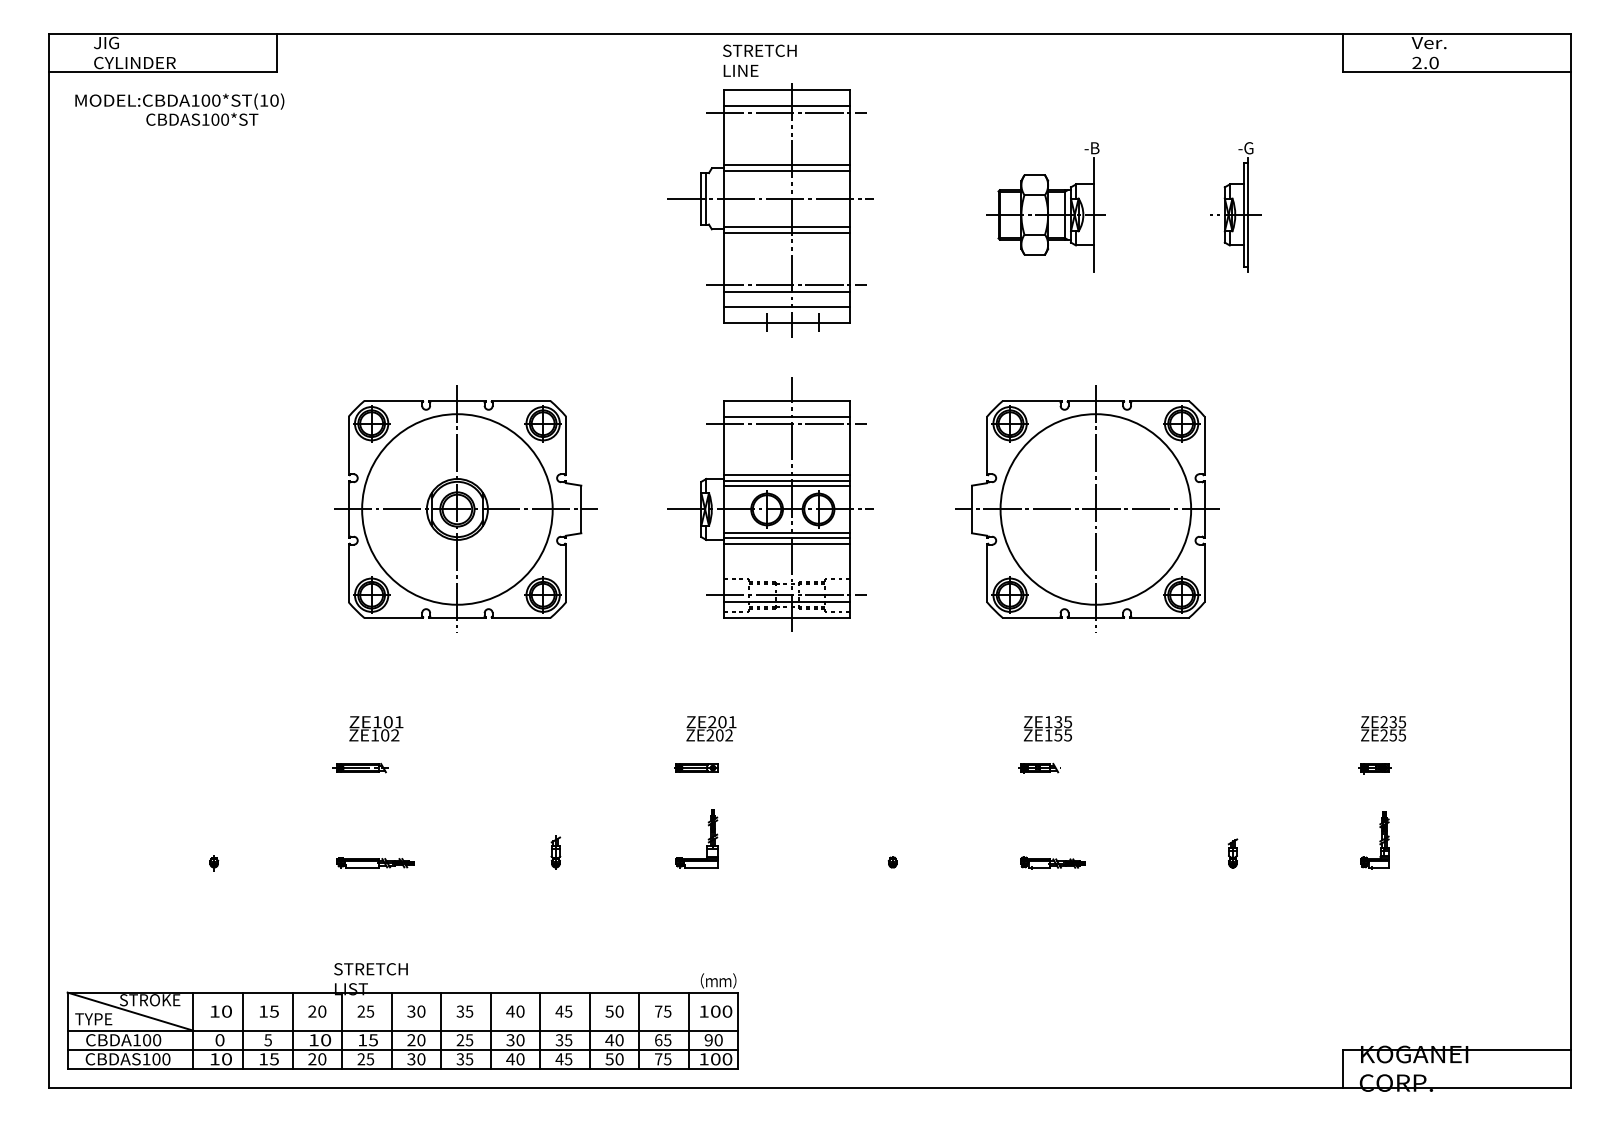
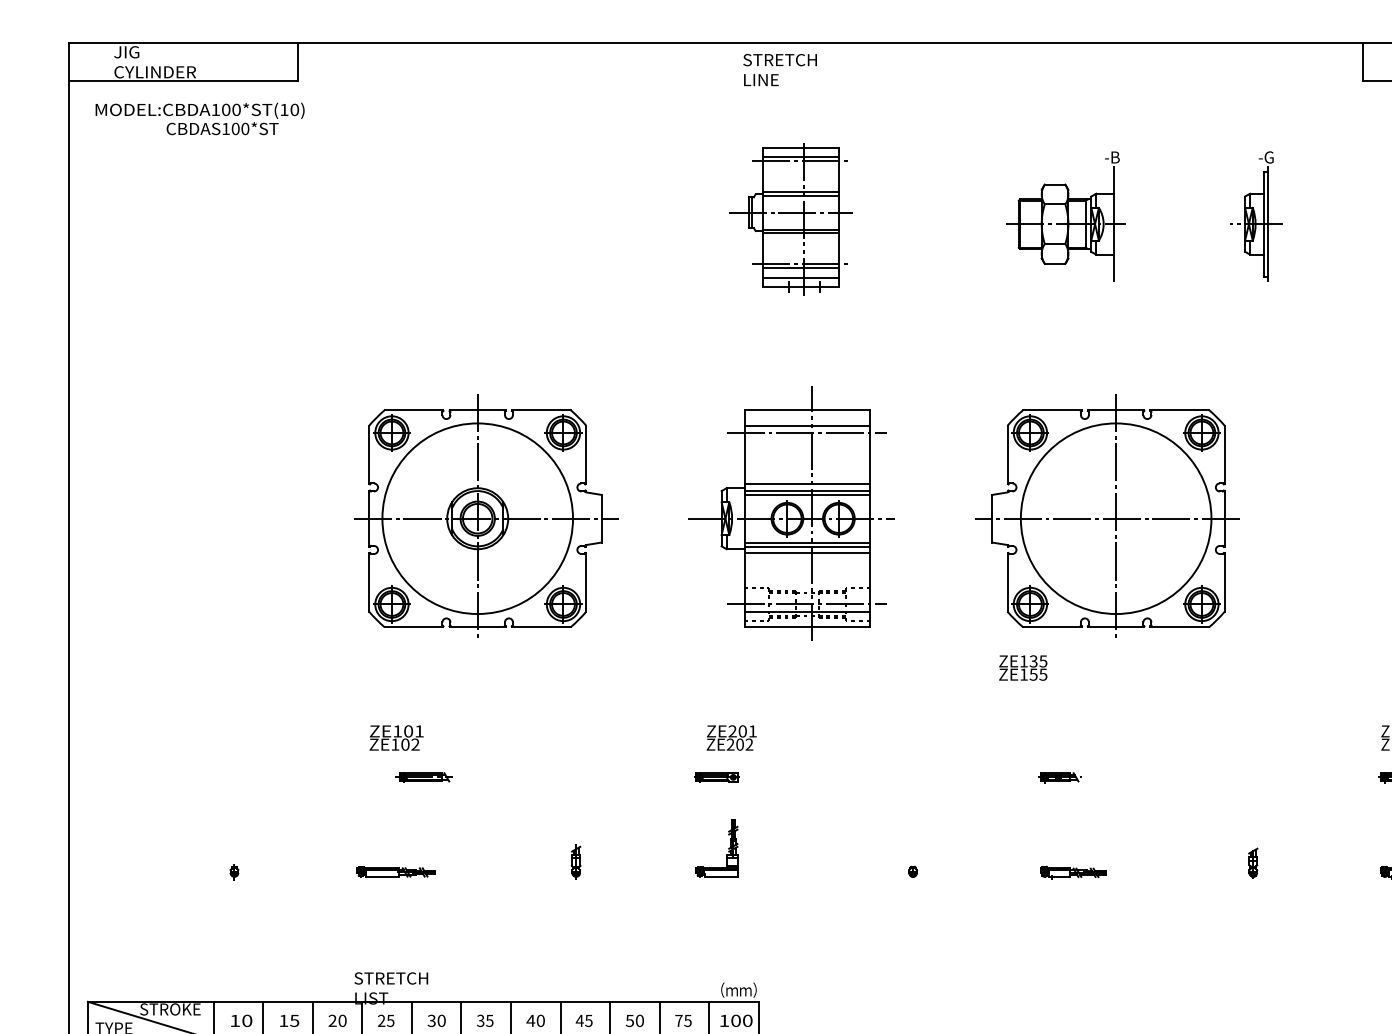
part: (770, 210) -> (790, 219), size x0.6
text: (1047, 728) -> (1022, 667), moved
part: (360, 768) -> (423, 777), moved

